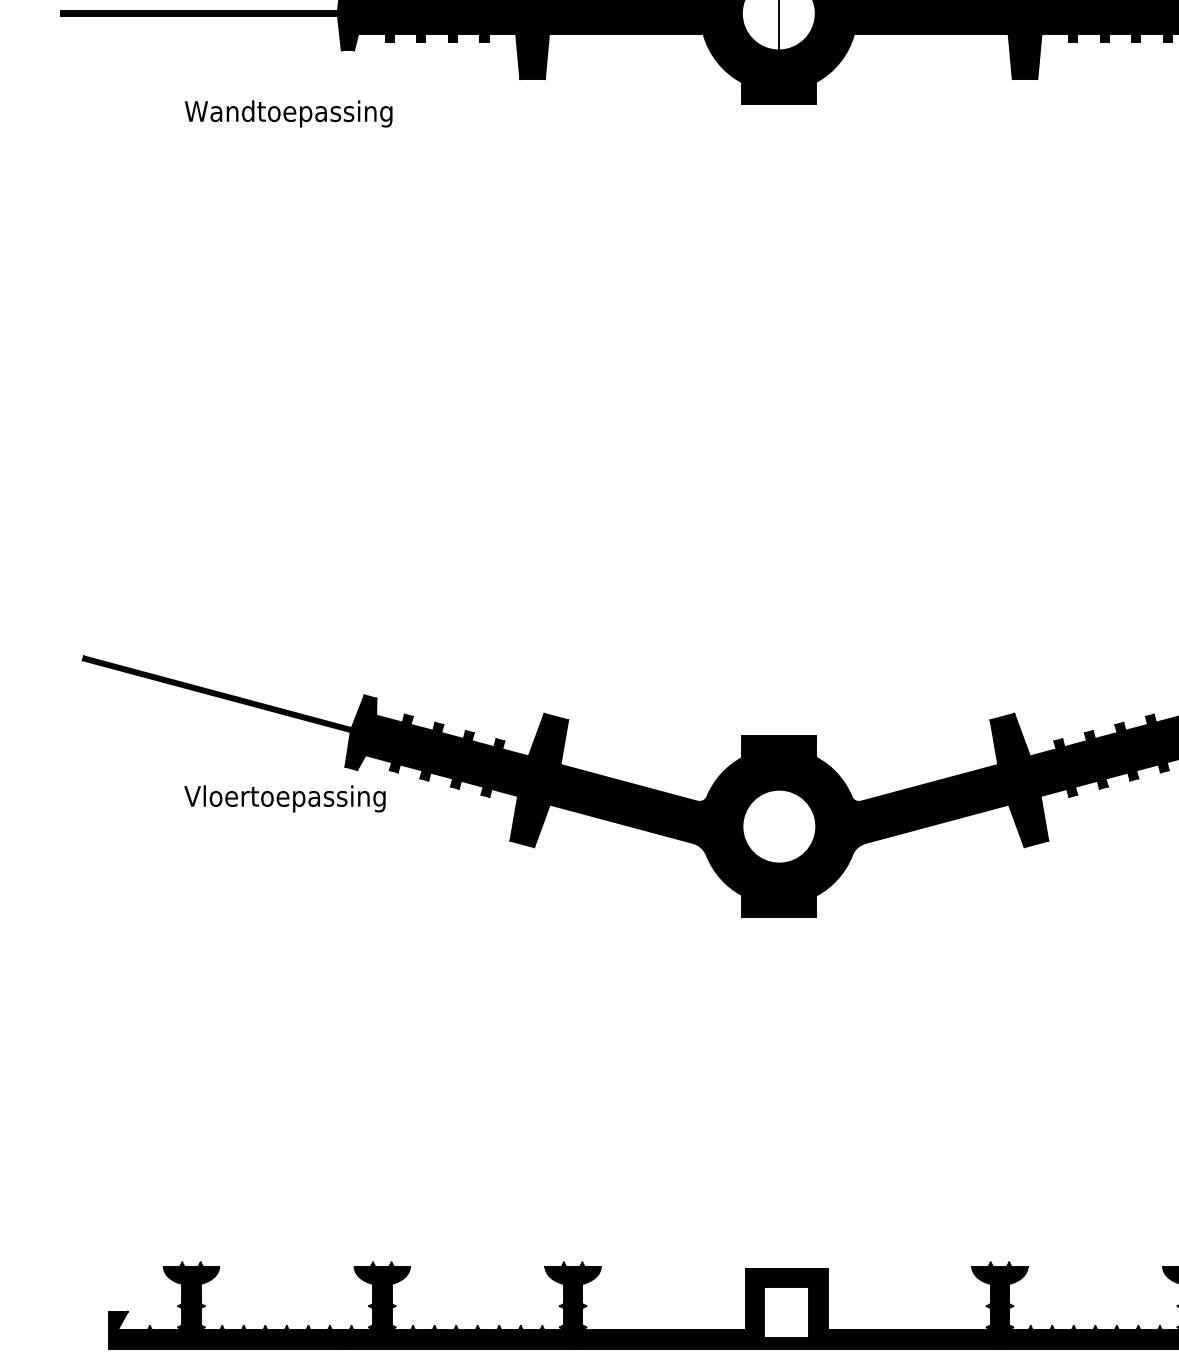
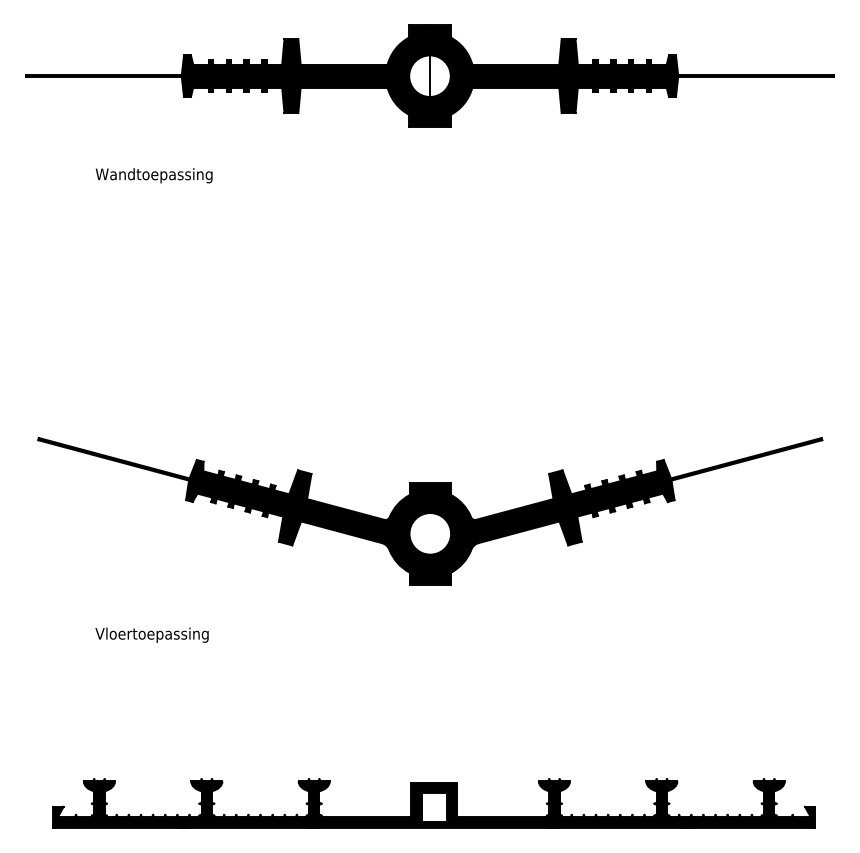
text: (289, 113) -> (154, 175), moved
text: (283, 797) -> (151, 634), moved

